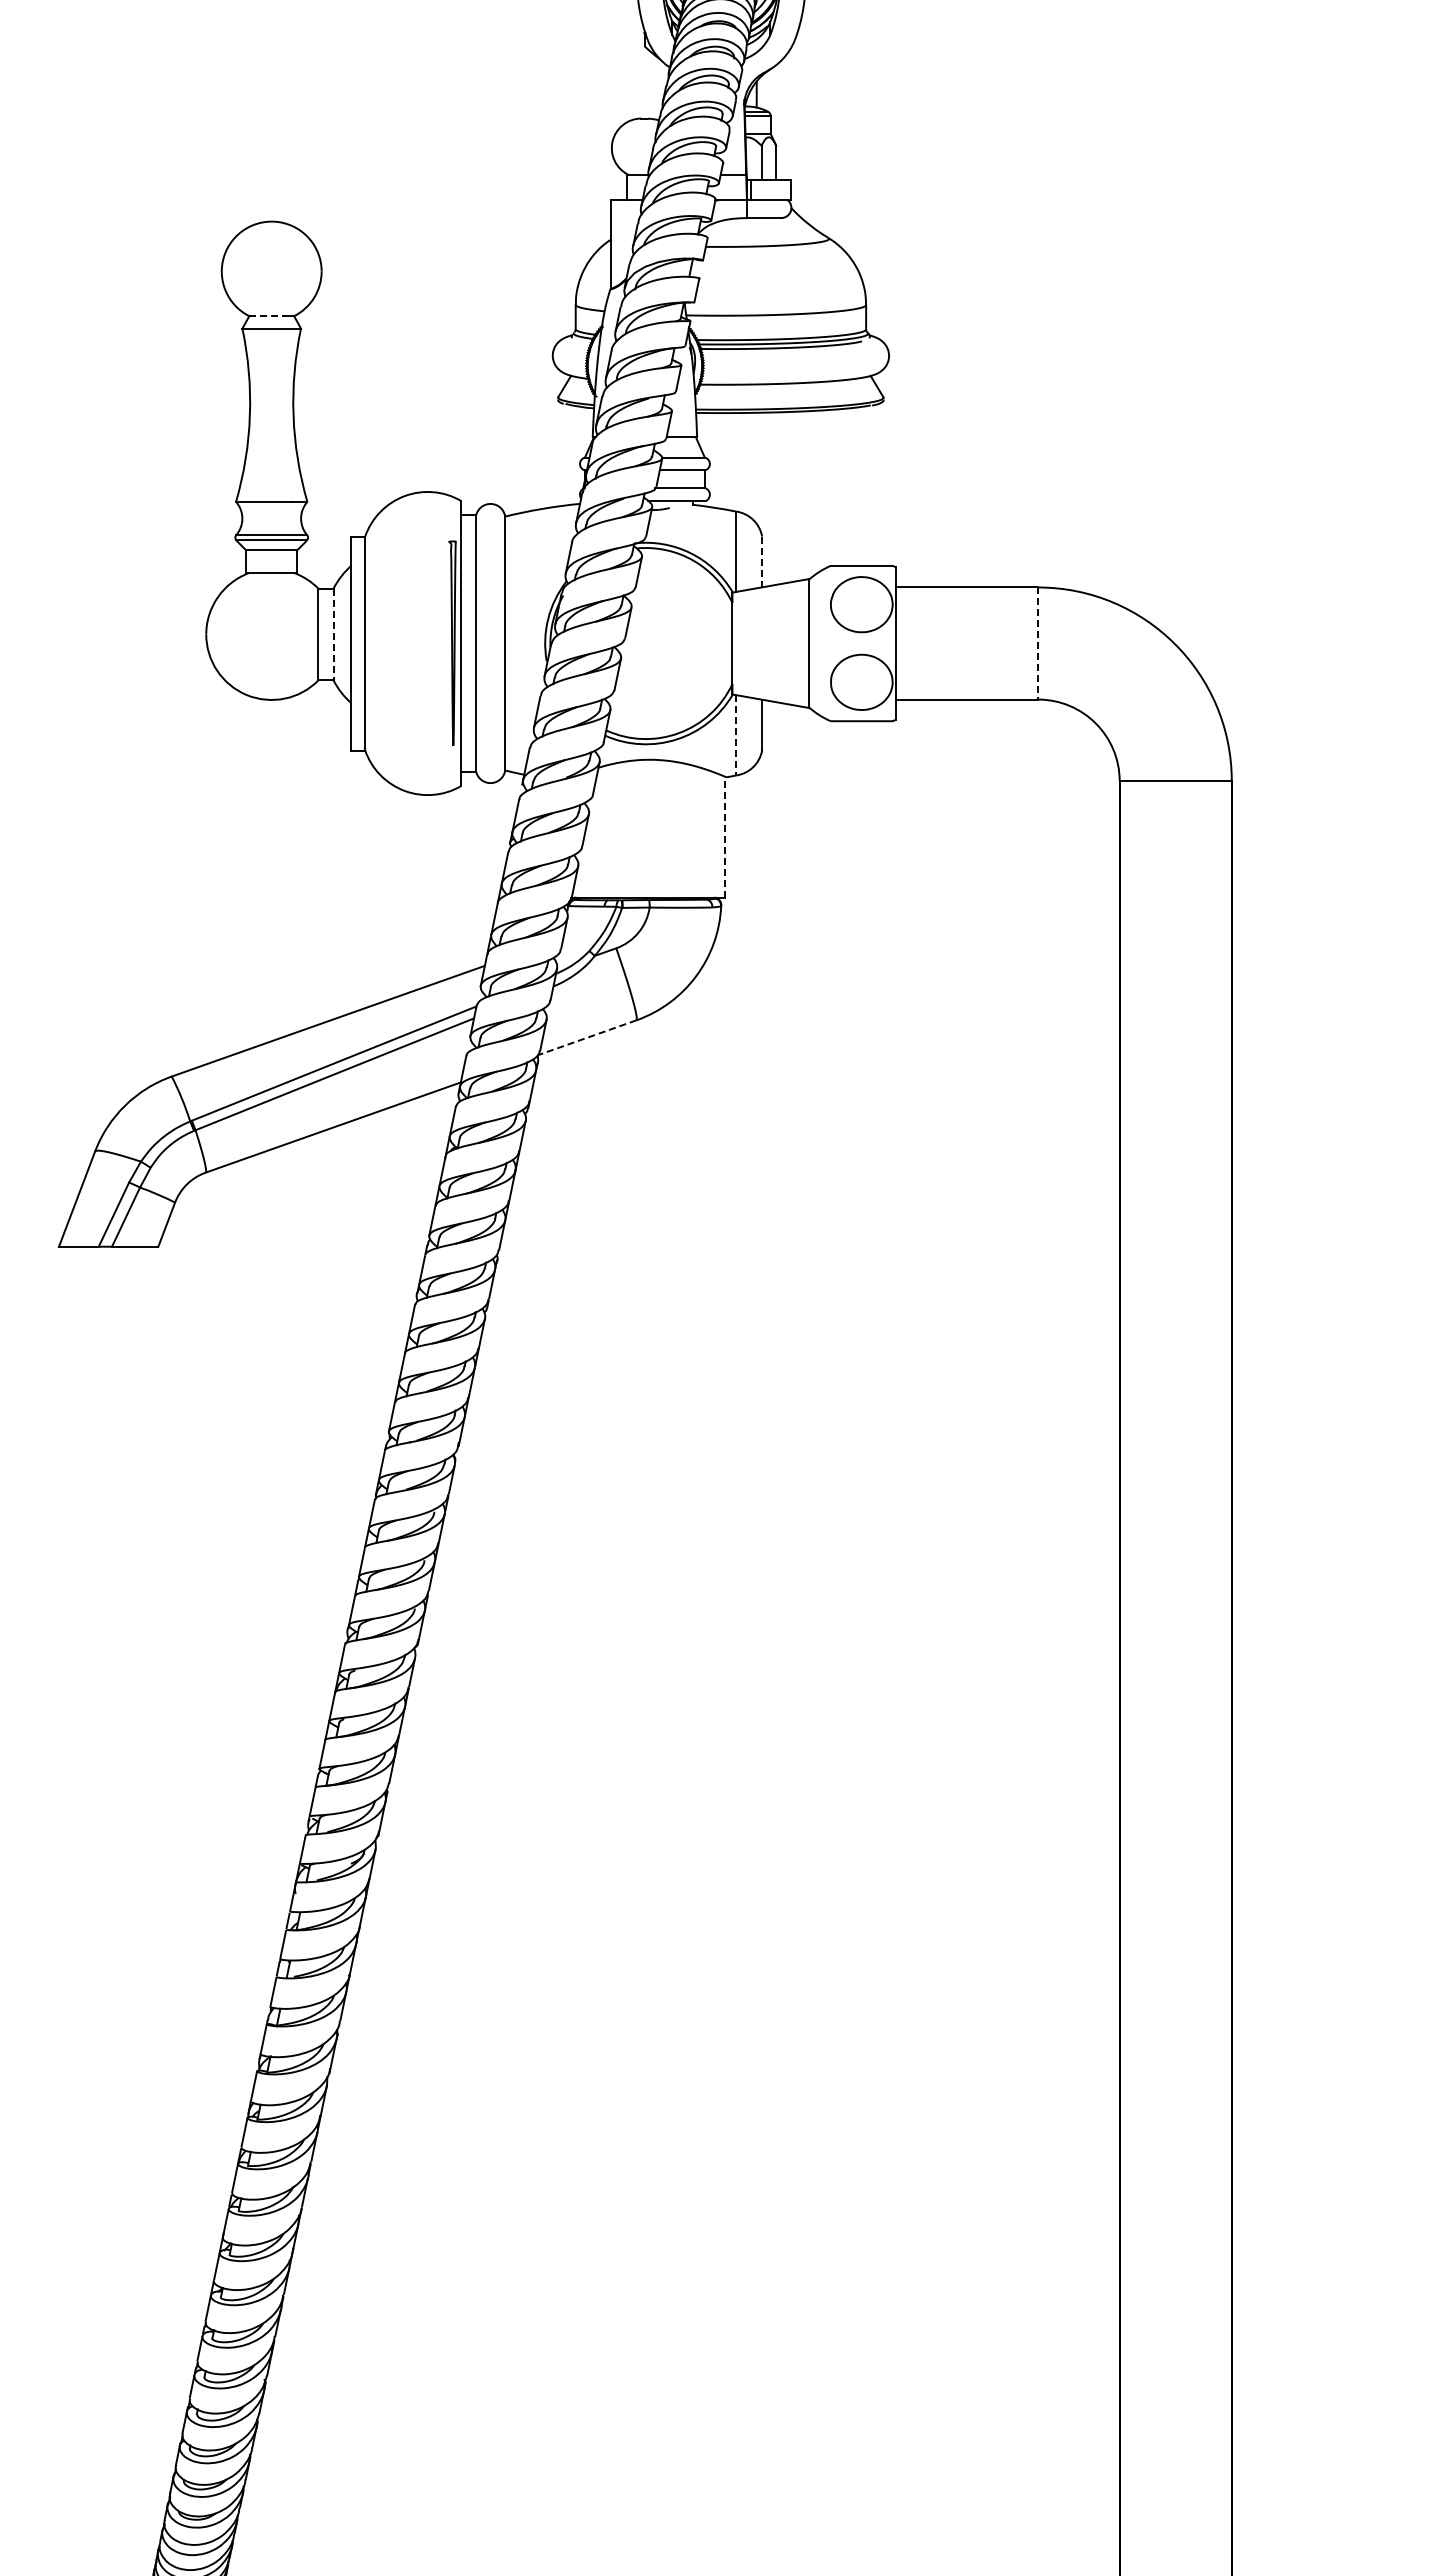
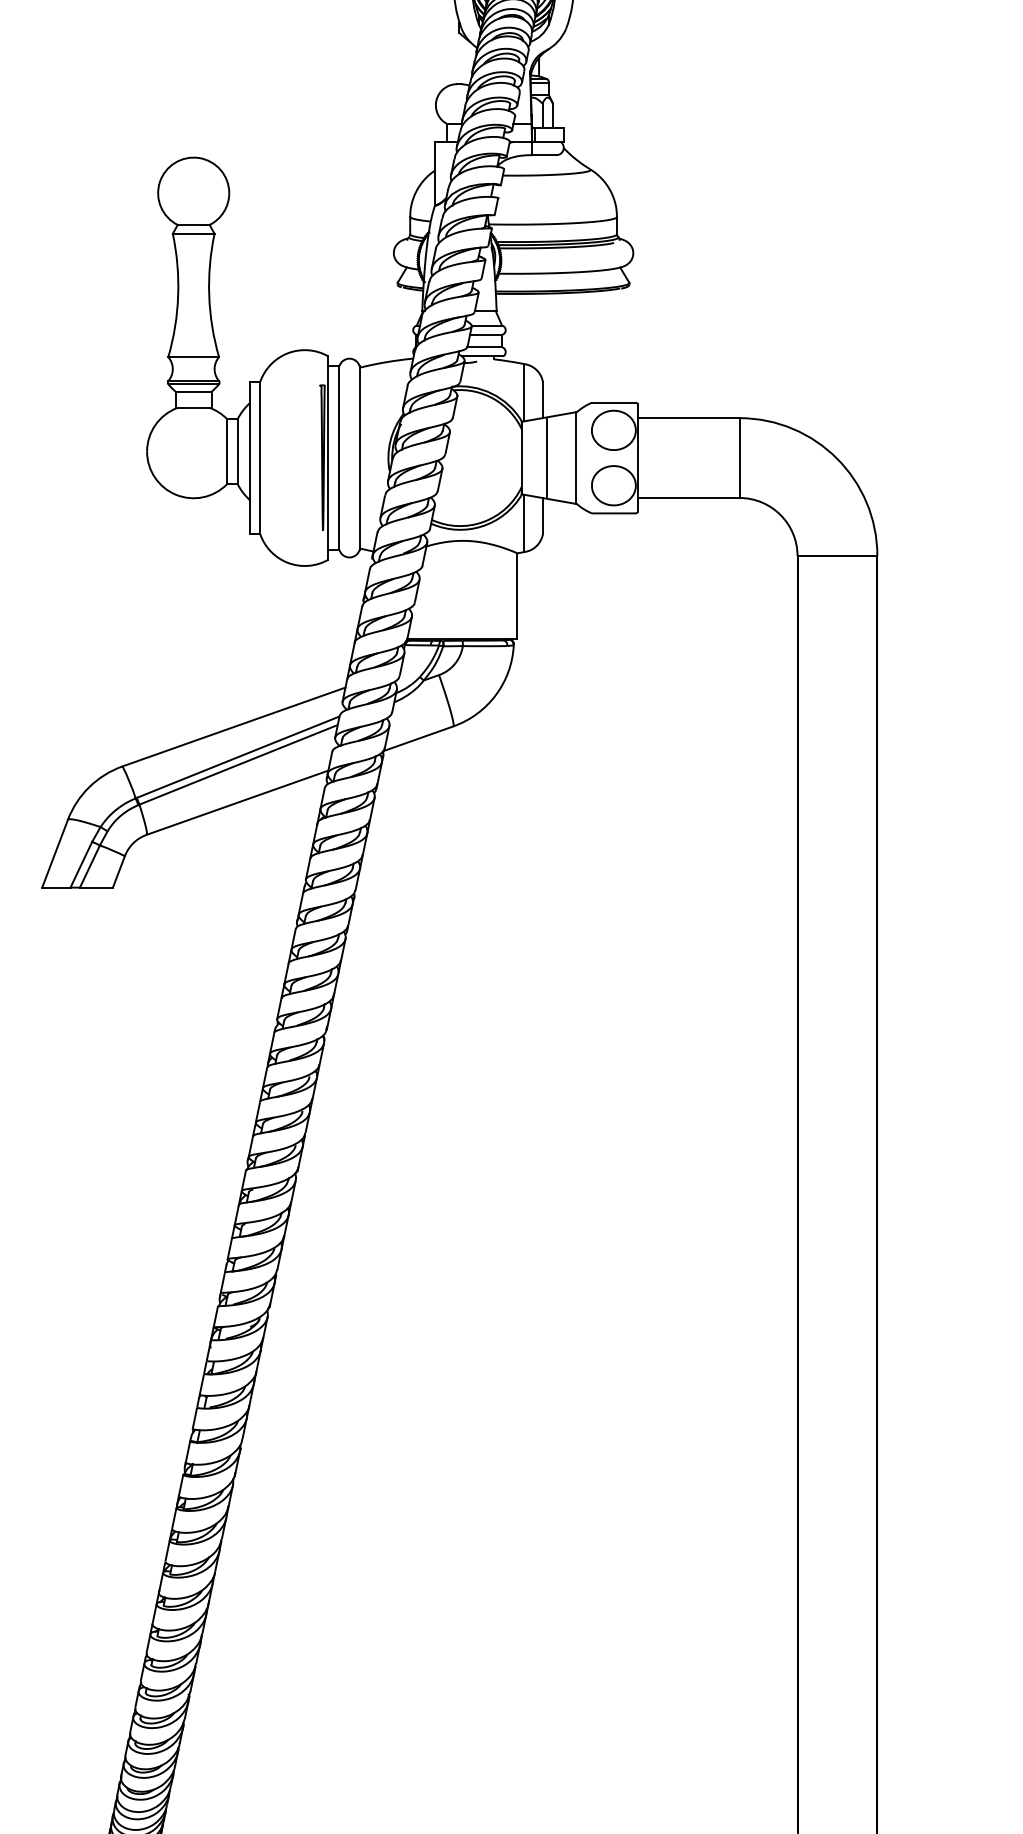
line: (267, 316) -> (190, 225), dashed -> solid
line: (762, 562) -> (543, 400), dashed -> solid
line: (333, 634) -> (237, 451), dashed -> solid
line: (768, 643) -> (547, 458), added
line: (1038, 644) -> (739, 458), dashed -> solid
line: (736, 735) -> (524, 523), dashed -> solid
line: (725, 837) -> (516, 596), dashed -> solid
line: (586, 1037) -> (417, 738), dashed -> solid

